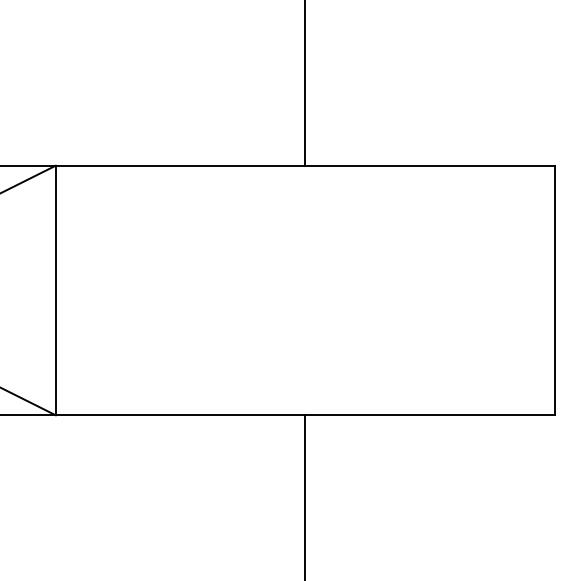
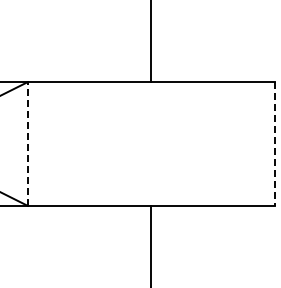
line: (55, 289) -> (27, 143), solid -> dashed
line: (553, 289) -> (274, 143), solid -> dashed

